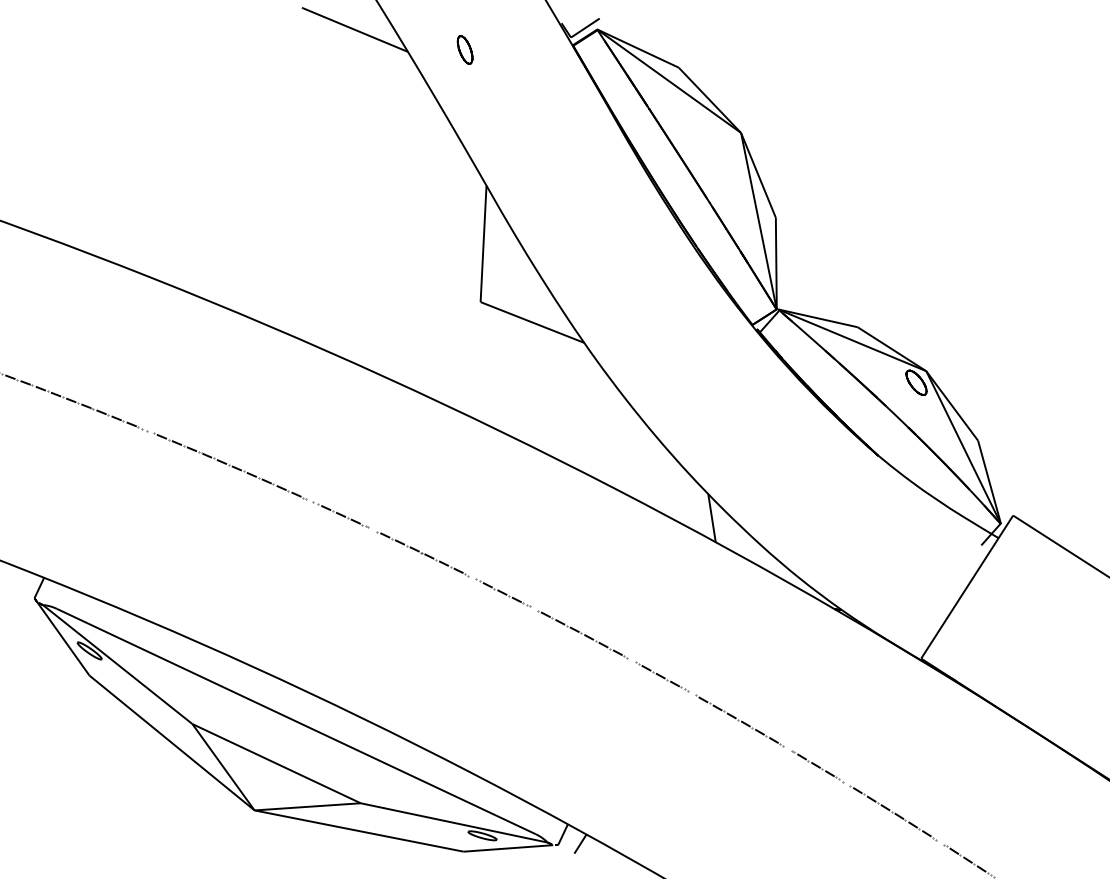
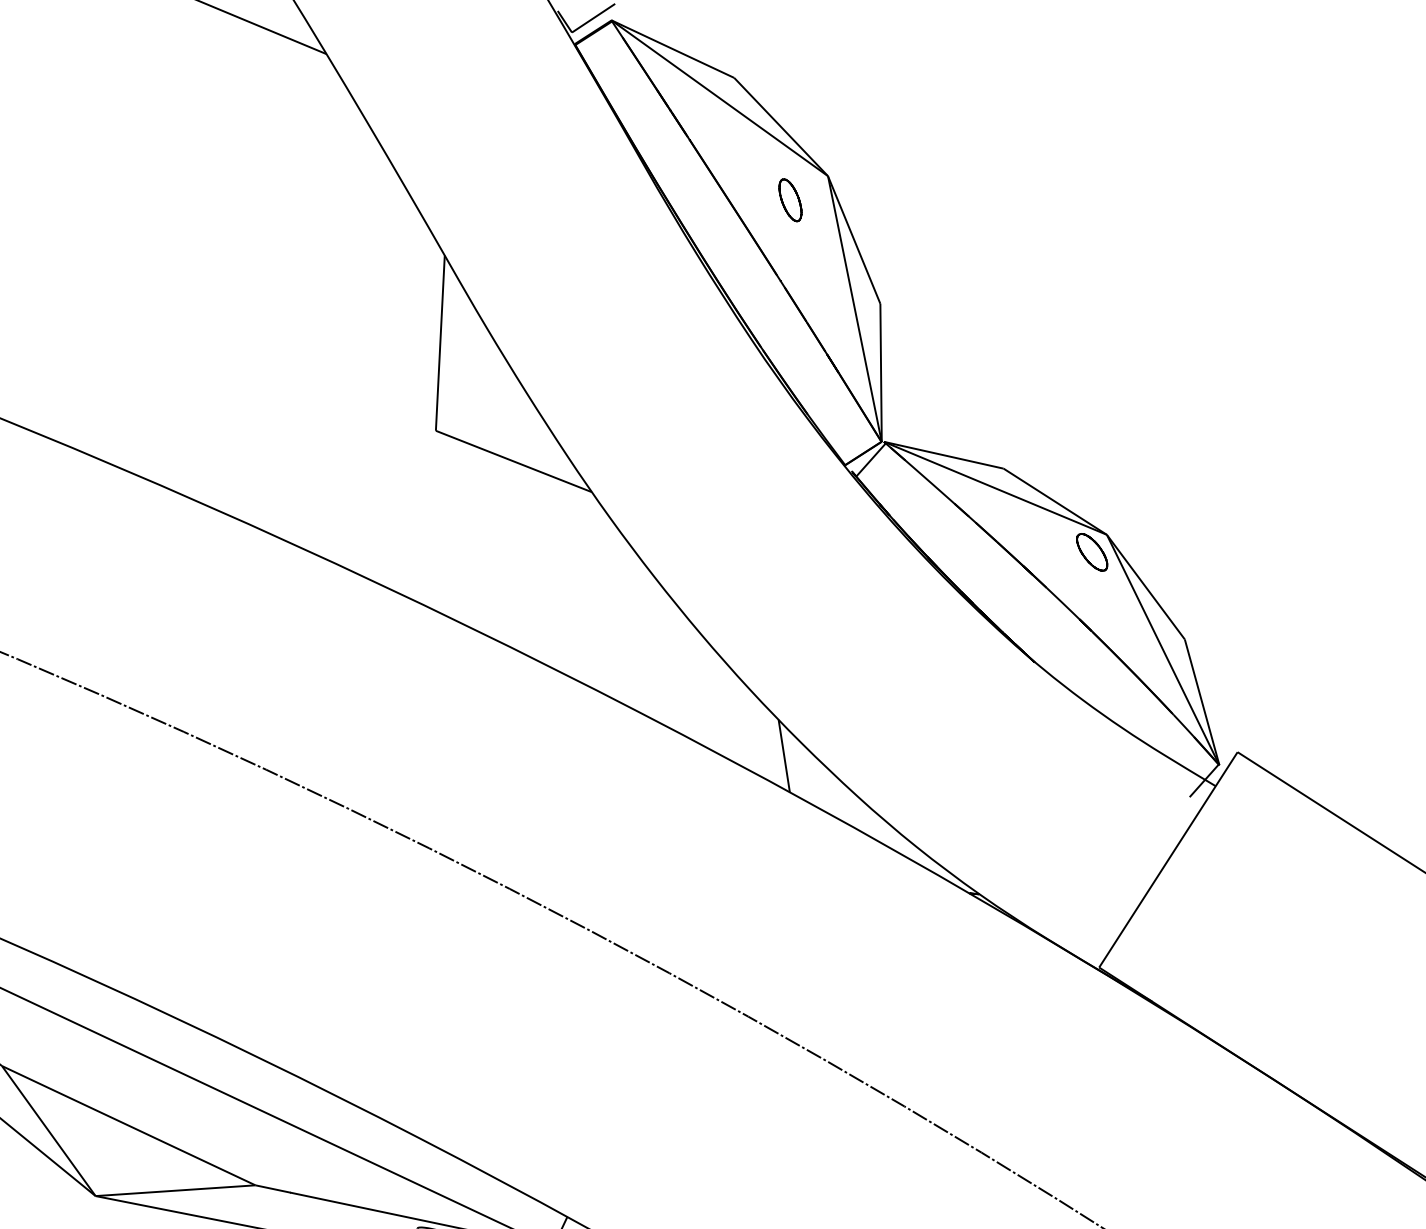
part: (464, 49) -> (789, 199), moved

